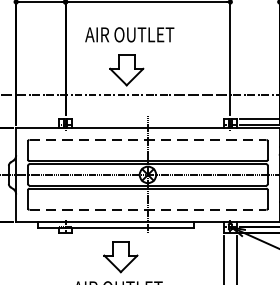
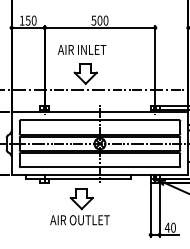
text: (144, 34) -> (97, 49), AIR OUTLET -> AIR INLET
line: (148, 140) -> (100, 120), dashed -> solid
line: (148, 210) -> (100, 167), dashed -> solid

